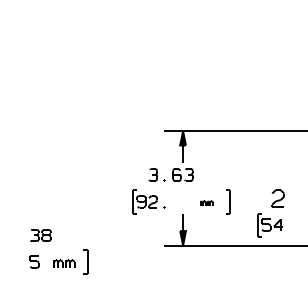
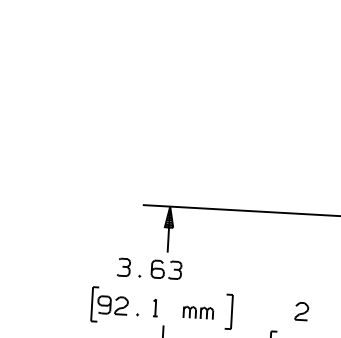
part: (278, 198) -> (302, 311), size x0.71
part: (176, 201) -> (155, 307), added
part: (206, 203) -> (198, 312), size x1.67

